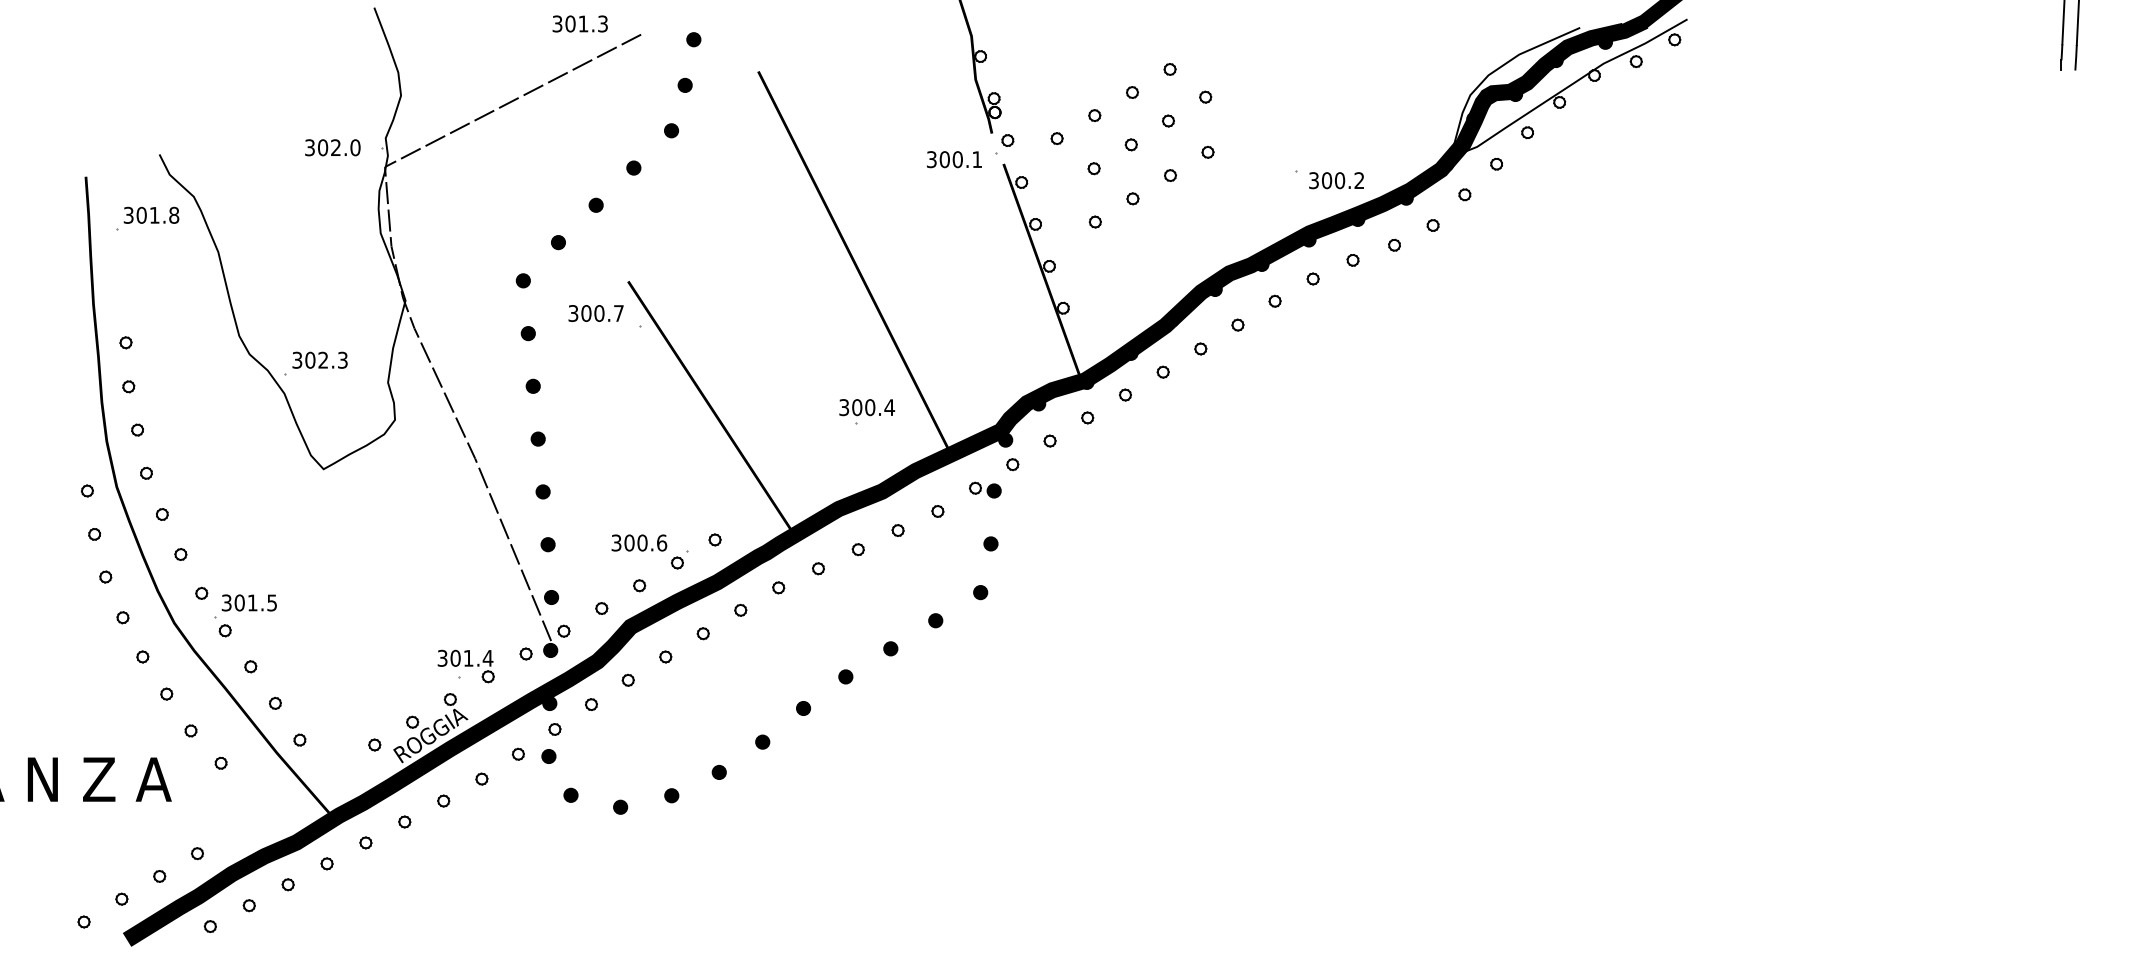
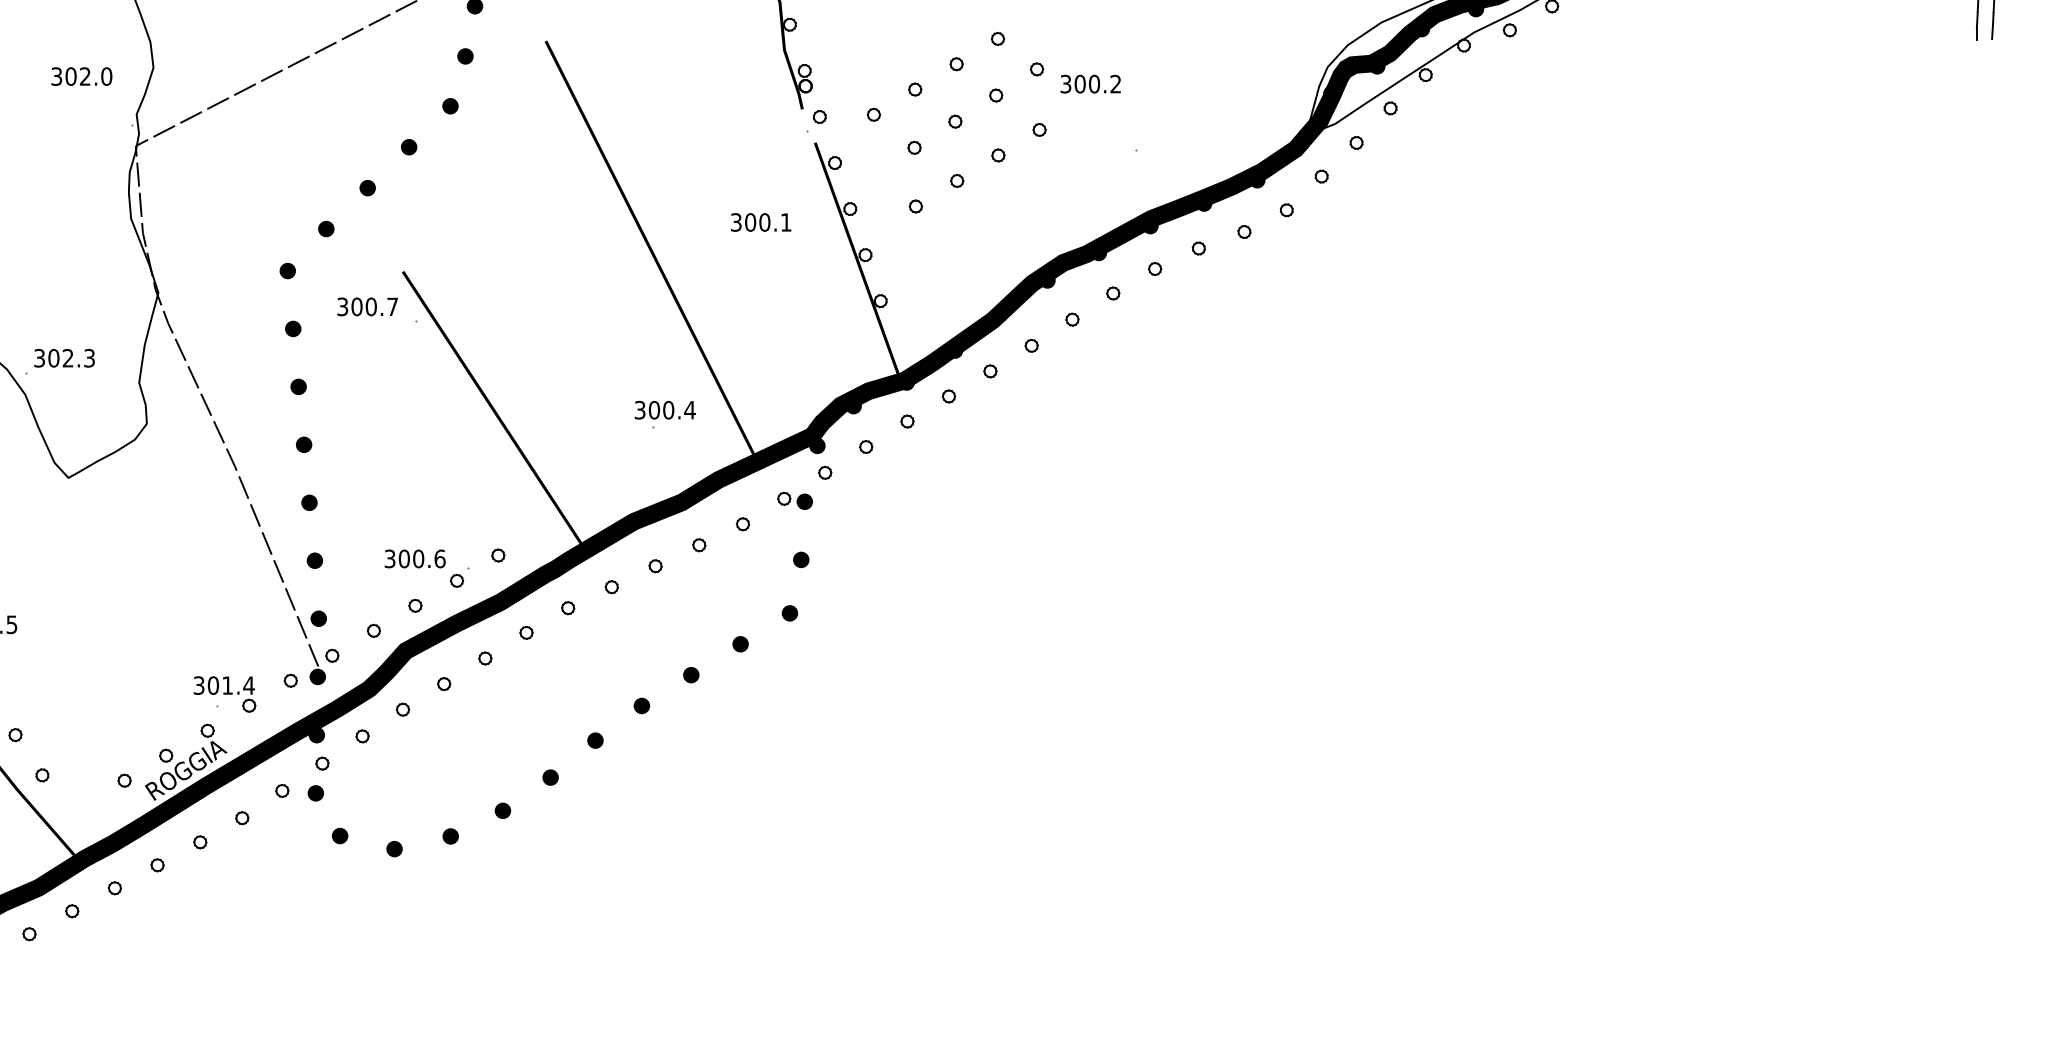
text: (332, 147) -> (81, 76), moved
text: (954, 159) -> (761, 222), moved
text: (1336, 180) -> (1090, 83), moved

